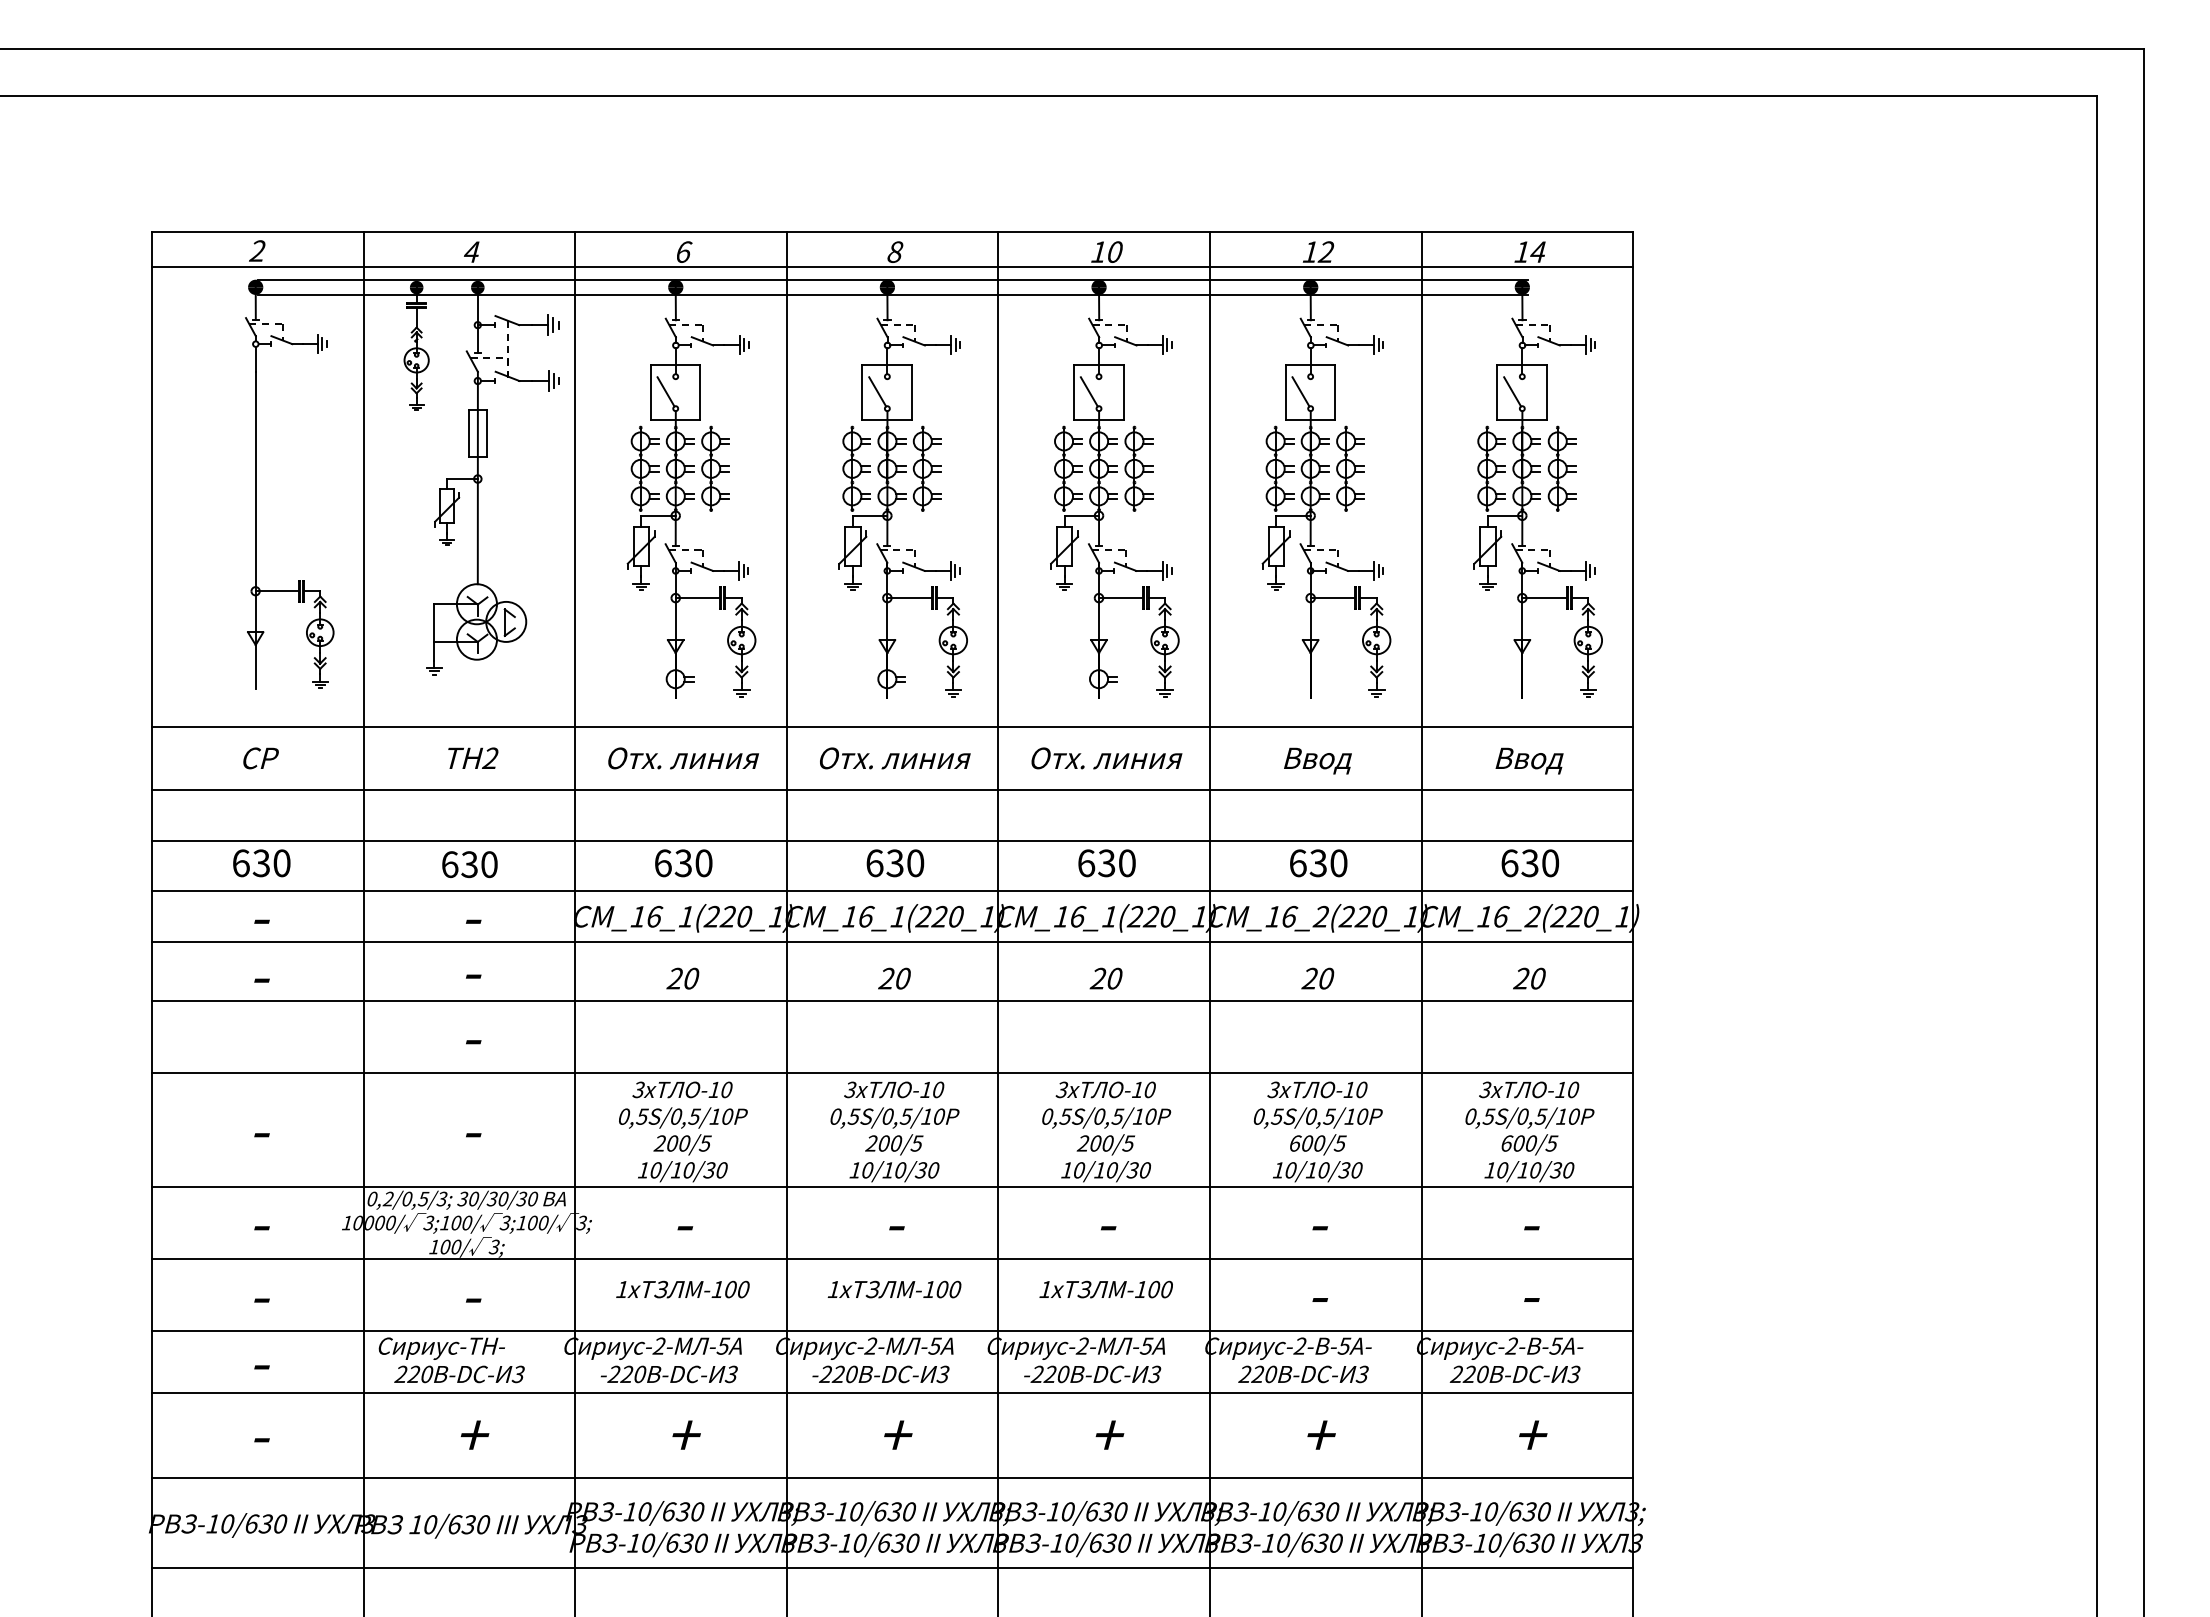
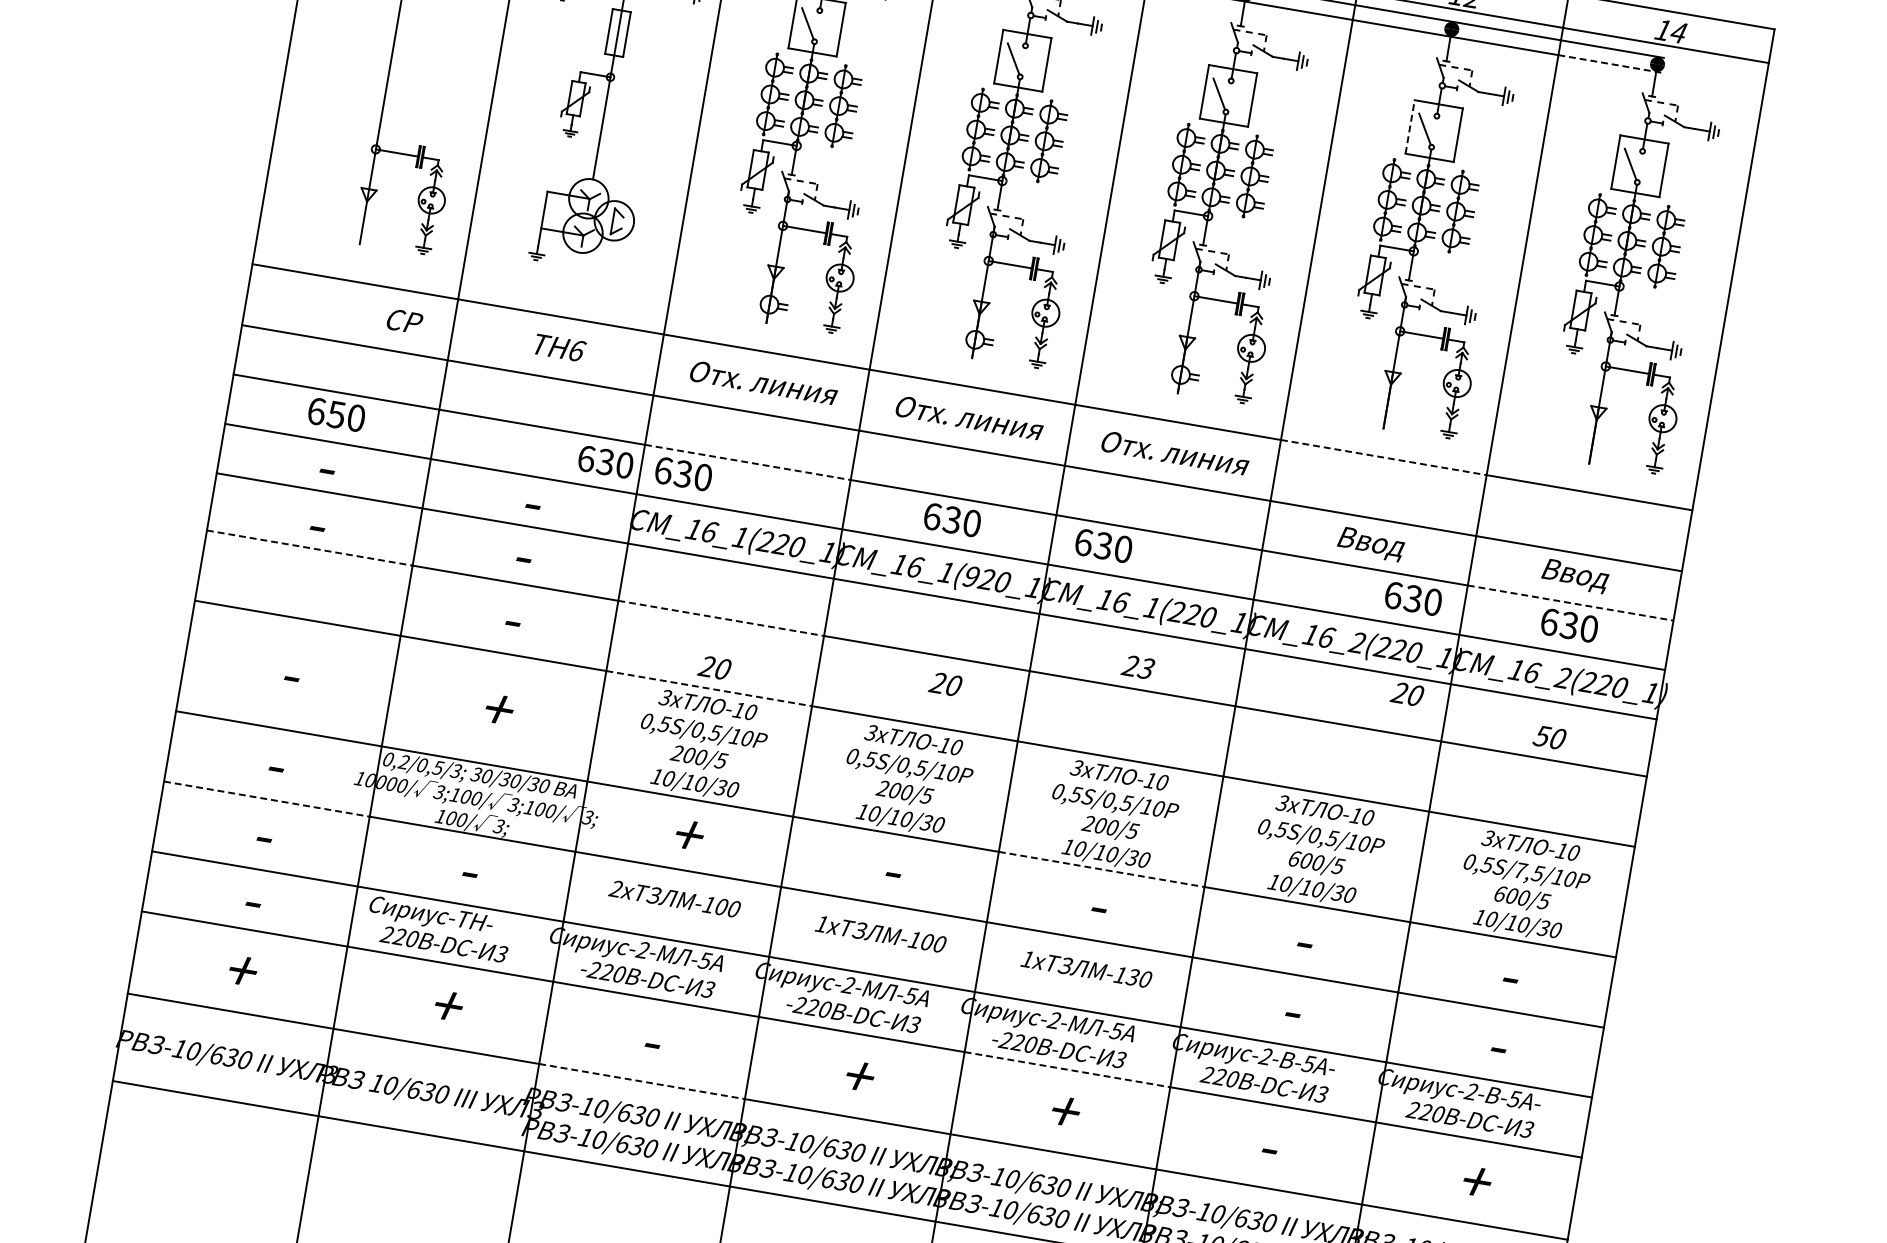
line: (1474, 294) -> (1609, 63), solid -> dashed
line: (1285, 392) -> (1409, 127), solid -> dashed
line: (1315, 727) -> (1383, 457), solid -> dashed
text: (260, 758) -> (404, 321), moved
text: (490, 758) -> (576, 350), 2 -> 6
text: (1317, 760) -> (1370, 543), moved
text: (1529, 760) -> (1575, 575), moved
line: (680, 840) -> (747, 462), solid -> dashed
line: (1527, 840) -> (1570, 602), solid -> dashed
text: (261, 862) -> (336, 413), 630 -> 650
text: (683, 863) -> (683, 474), moved
text: (1106, 863) -> (1103, 546), moved
text: (1318, 863) -> (1413, 599), moved
text: (469, 864) -> (605, 461), moved
text: (923, 916) -> (970, 576), CM_16_1(220_1) -> CM_16_1(920_1)
text: (682, 978) -> (714, 667), moved
text: (894, 978) -> (945, 684), moved
text: (1114, 978) -> (1146, 668), 20 -> 23
text: (1317, 978) -> (1407, 694), moved
text: (1521, 978) -> (1541, 736), 20 -> 50
line: (257, 1001) -> (309, 548), solid -> dashed
line: (680, 1001) -> (720, 618), solid -> dashed
line: (680, 1073) -> (708, 688), solid -> dashed
text: (1523, 1116) -> (1520, 870), 0,5S/0,5/10 -> 0,5S/7,5/10
text: (474, 1129) -> (499, 708), - -> +
line: (1104, 1187) -> (1101, 869), solid -> dashed
text: (686, 1222) -> (689, 834), - -> +
line: (257, 1259) -> (266, 799), solid -> dashed
text: (621, 1288) -> (615, 887), 1 -> 2
text: (1153, 1289) -> (1132, 977), -100 -> -130
line: (1104, 1393) -> (1067, 1070), solid -> dashed
text: (263, 1434) -> (243, 970), - -> +
text: (686, 1434) -> (654, 1040), + -> -
text: (1321, 1434) -> (1271, 1146), + -> -
line: (680, 1477) -> (641, 1081), solid -> dashed

